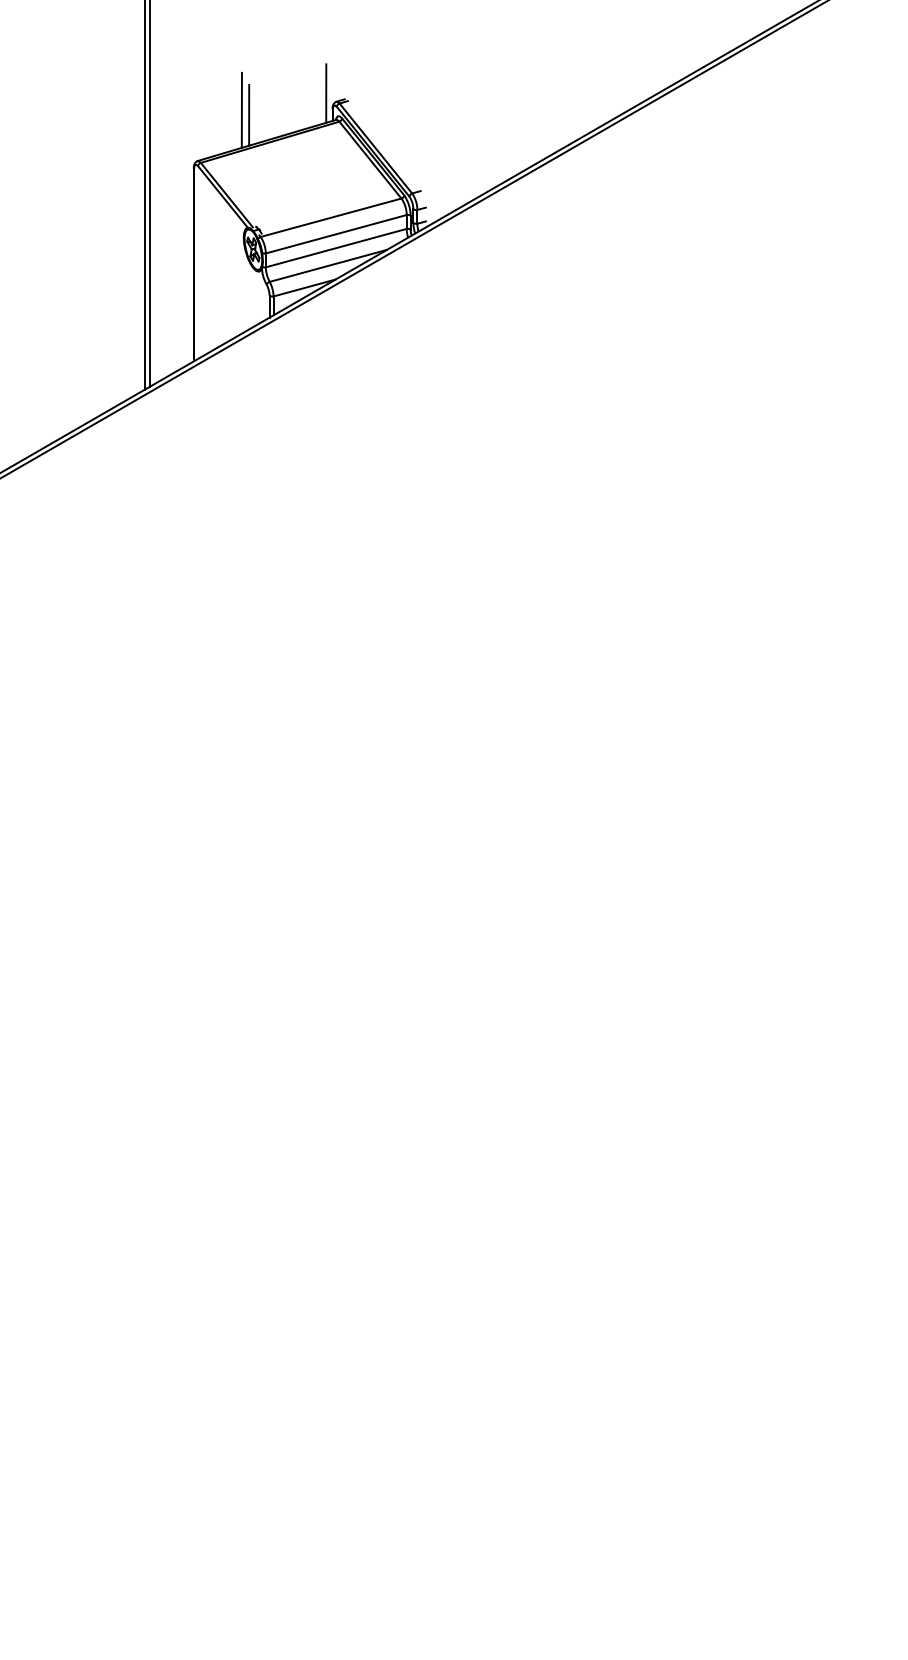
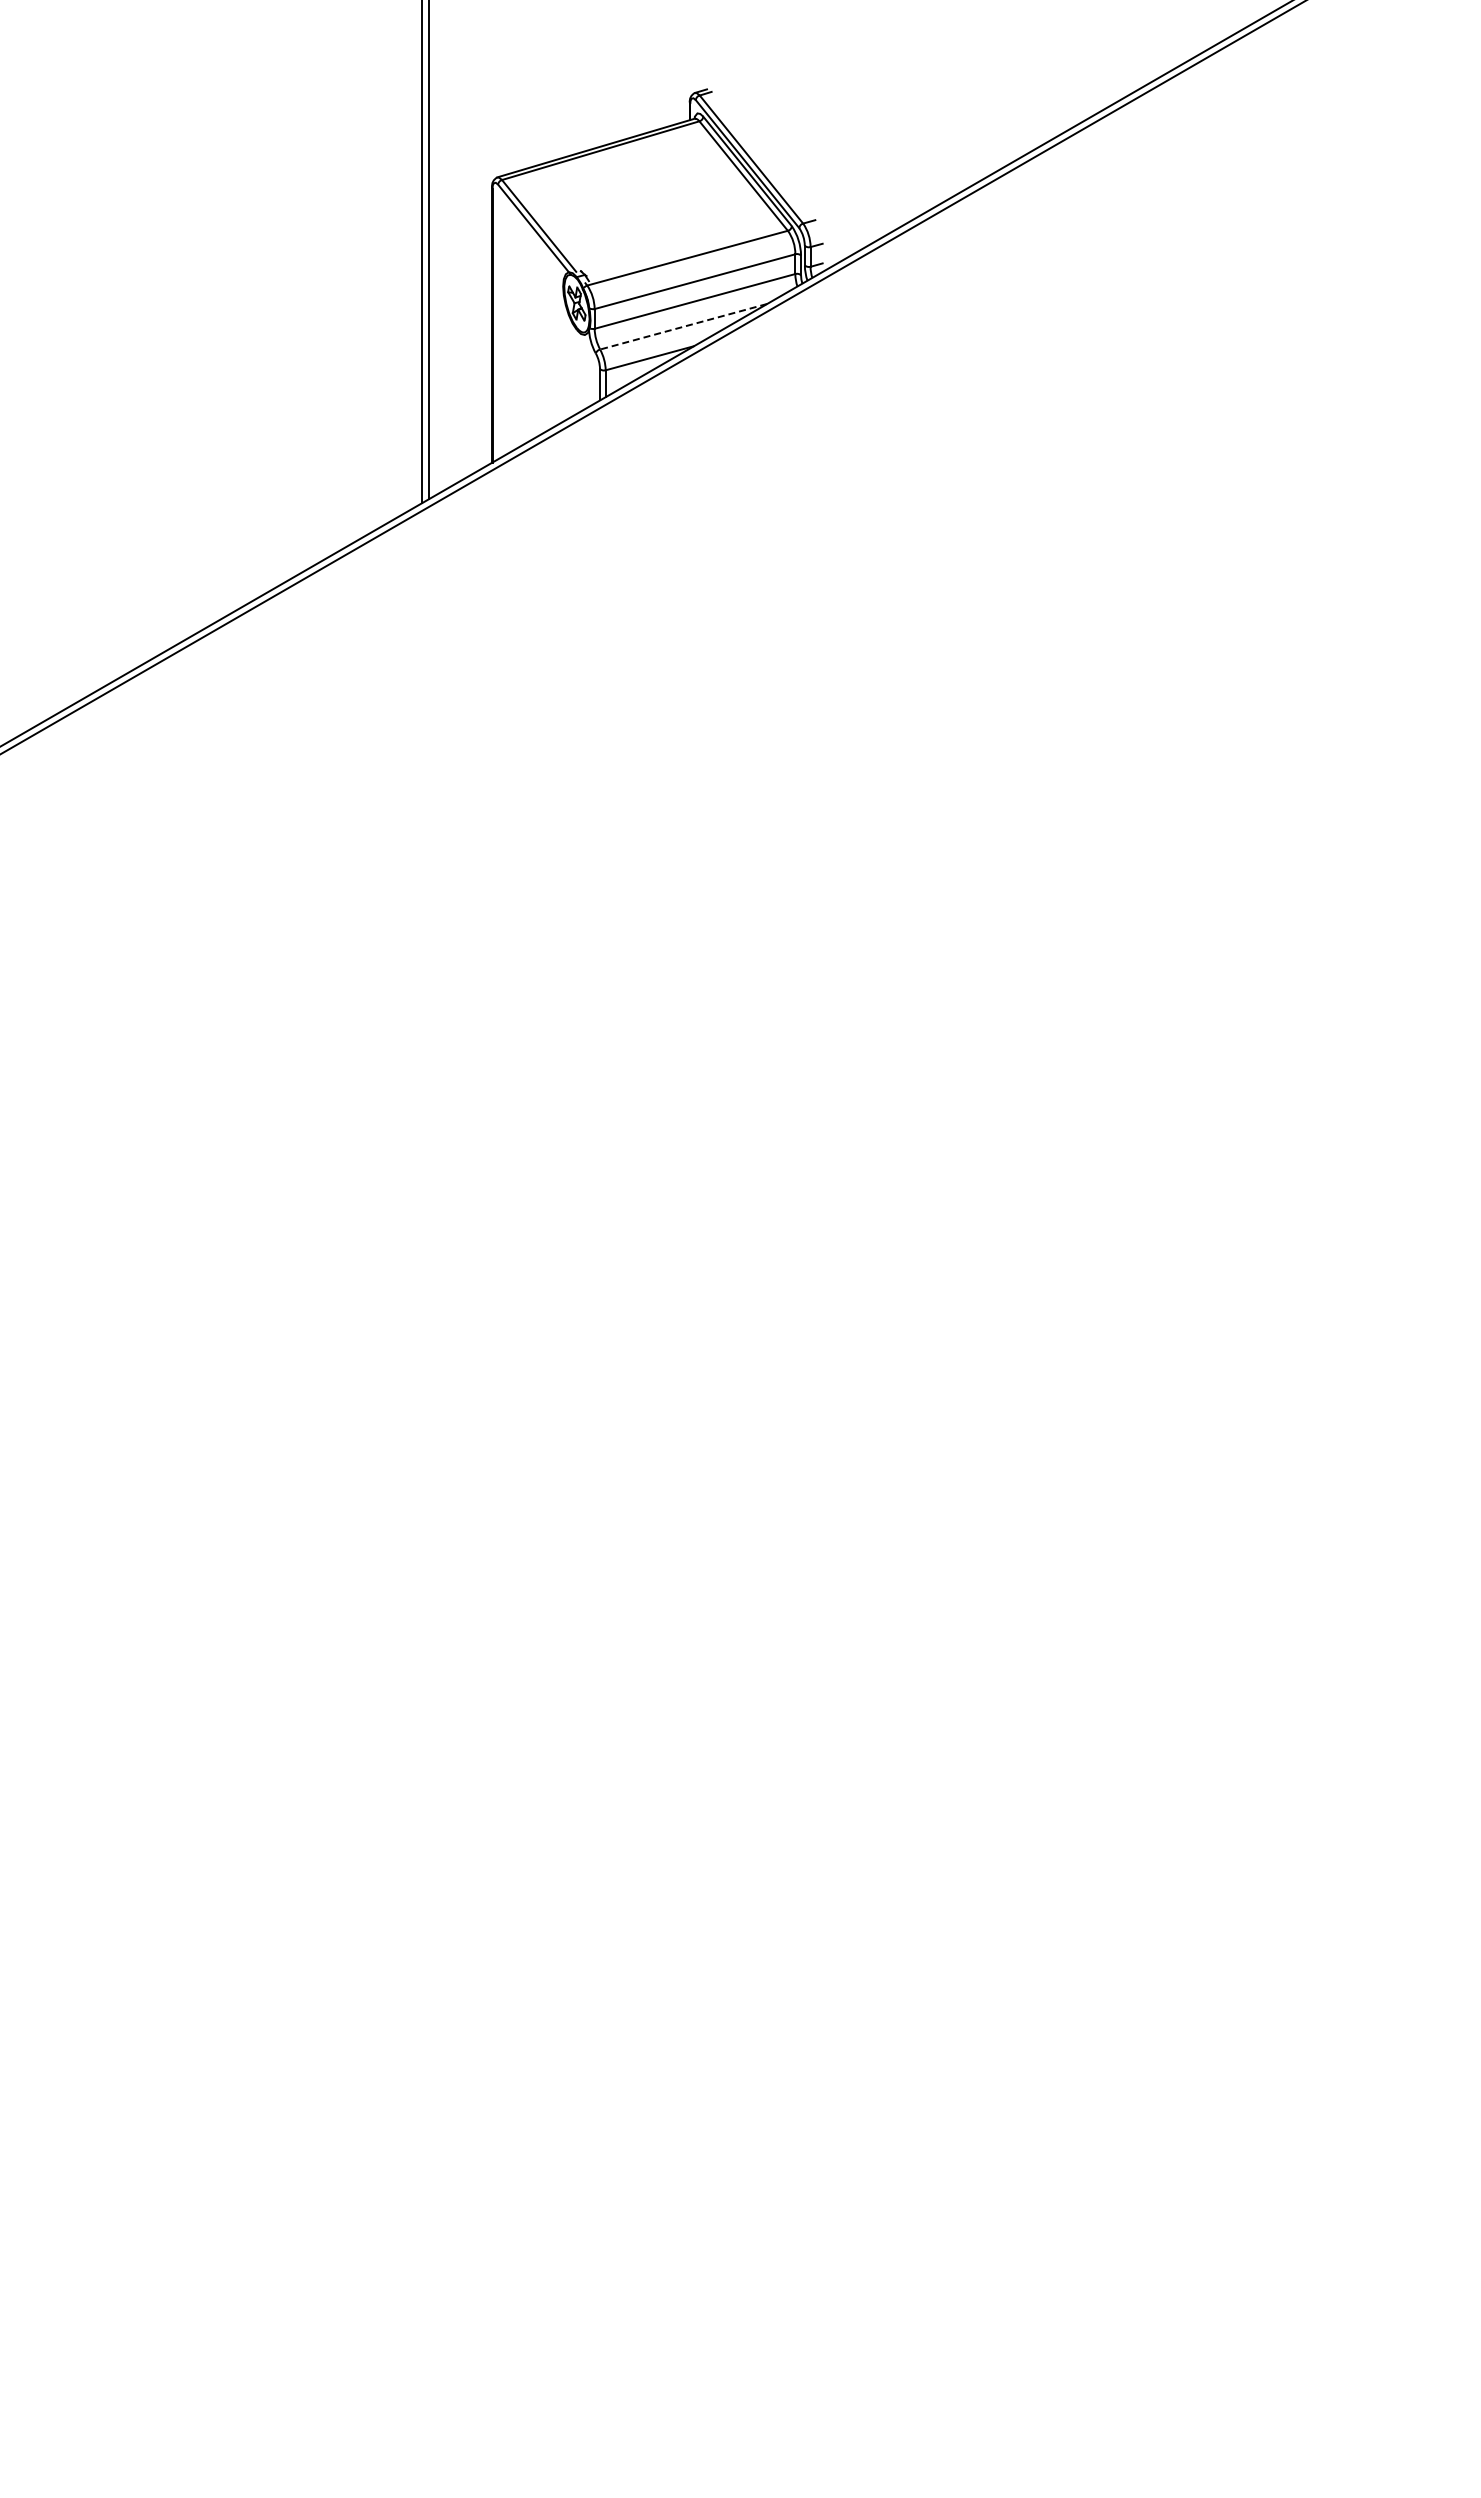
line: (326, 93) -> (680, 80), removed
line: (241, 109) -> (560, 104), removed
line: (248, 115) -> (570, 112), removed
line: (328, 265) -> (683, 326), solid -> dashed

